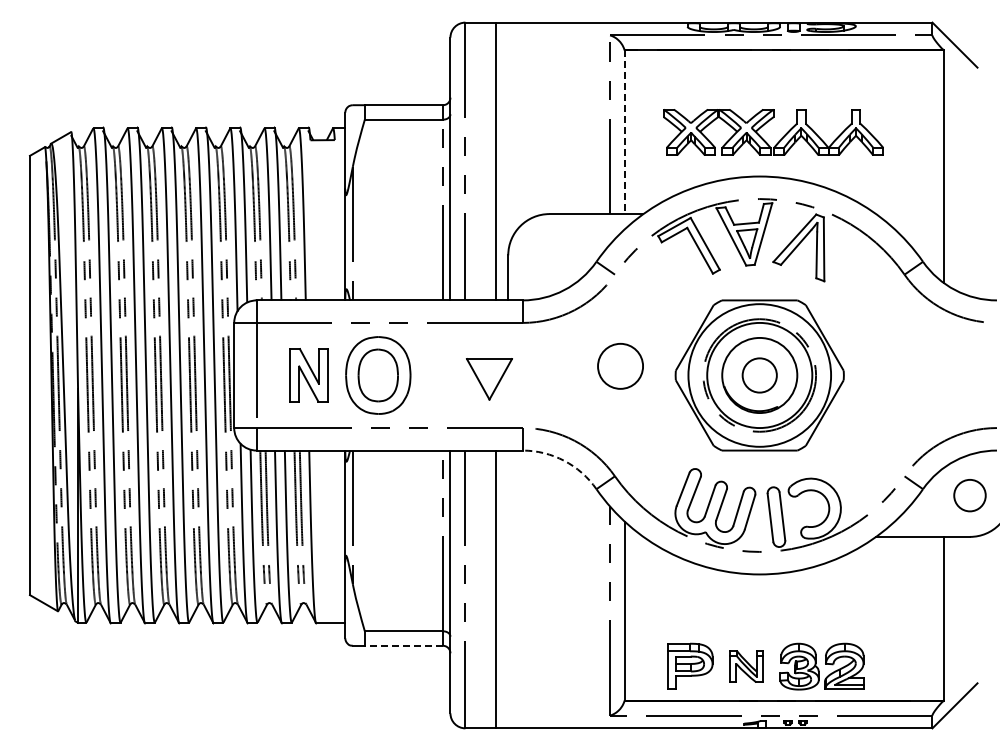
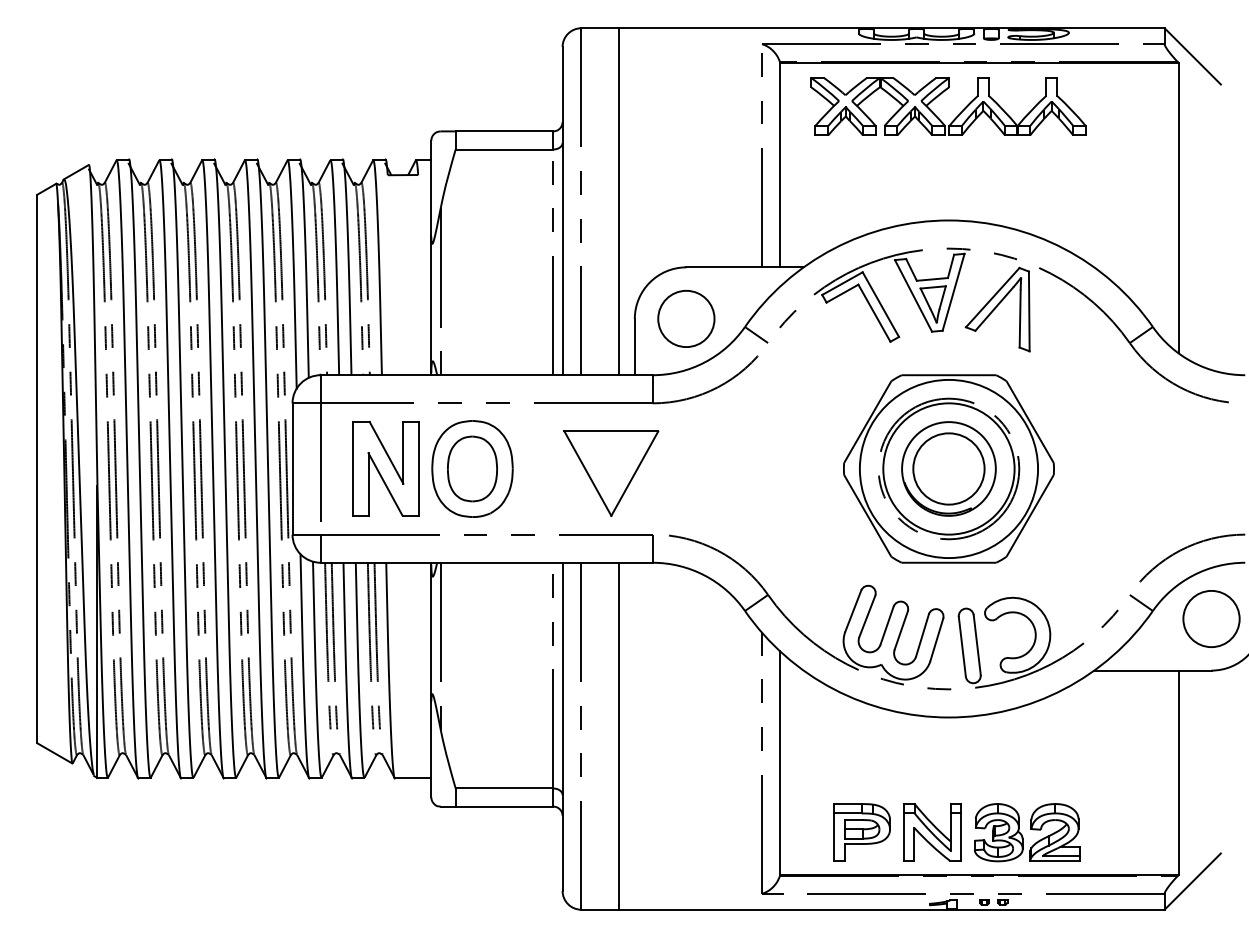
line: (624, 132) -> (780, 165), dashed -> solid
part: (782, 136) -> (959, 111), moved
circle: (620, 366) -> (686, 319), moved
part: (308, 374) -> (385, 467), size x1.43
circle: (759, 375) -> (948, 469), size x1.67
part: (489, 379) -> (611, 473), size x1.67
arc: (564, 460) -> (705, 575), dashed -> solid
circle: (969, 495) -> (1210, 618), size x1.43
line: (403, 645) -> (503, 806), dashed -> solid
part: (746, 666) -> (932, 832), size x1.43

